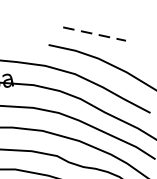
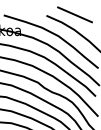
line: (95, 34) -> (75, 15), dashed -> solid

